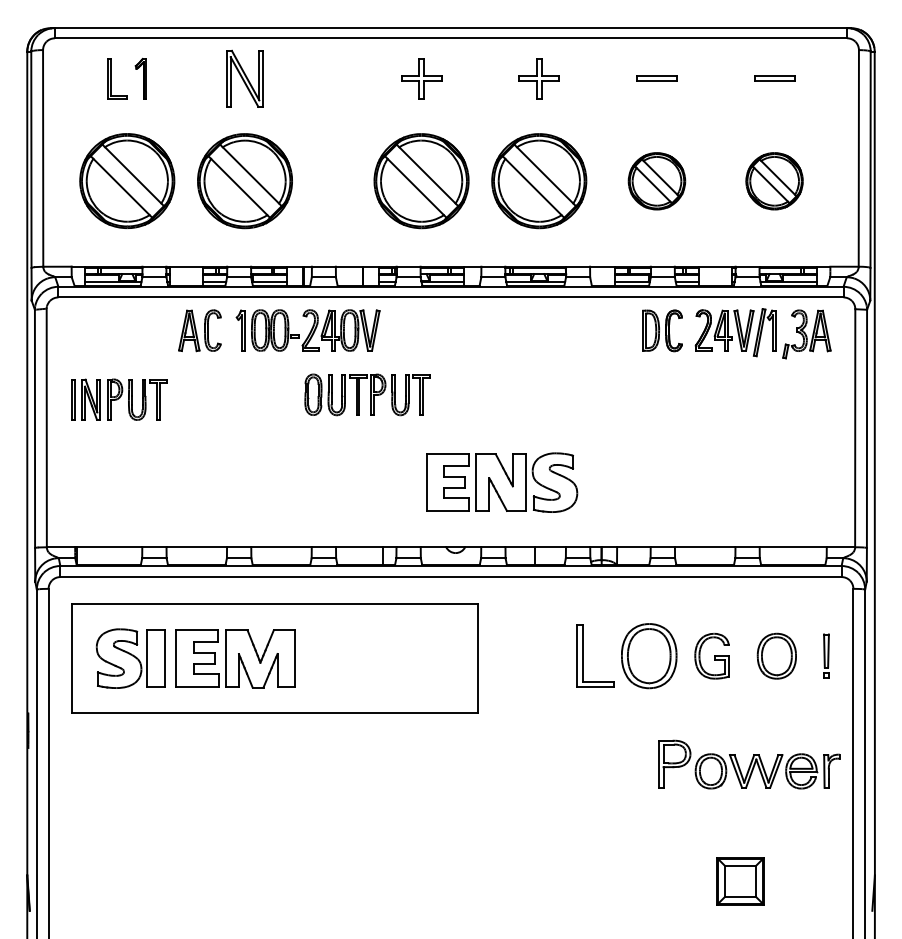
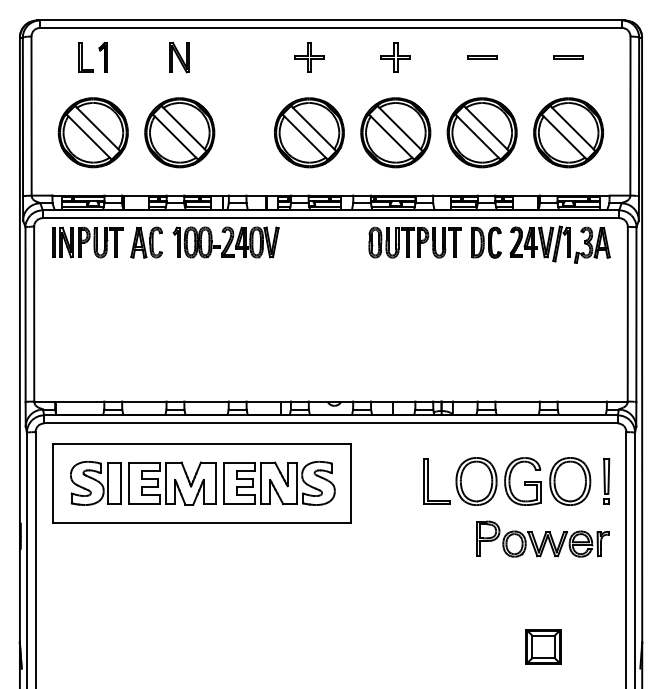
part: (244, 78) -> (179, 57), size x0.71
part: (656, 181) -> (481, 133), size x1.67
part: (774, 181) -> (568, 133), size x1.67
part: (367, 394) -> (415, 242), moved
part: (119, 399) -> (87, 242), moved
part: (502, 482) -> (279, 483), moved
part: (826, 655) -> (606, 481), size x1.43
part: (711, 656) -> (522, 481), size x1.43
part: (776, 656) -> (569, 481), size x1.43
part: (749, 764) -> (542, 539), moved

